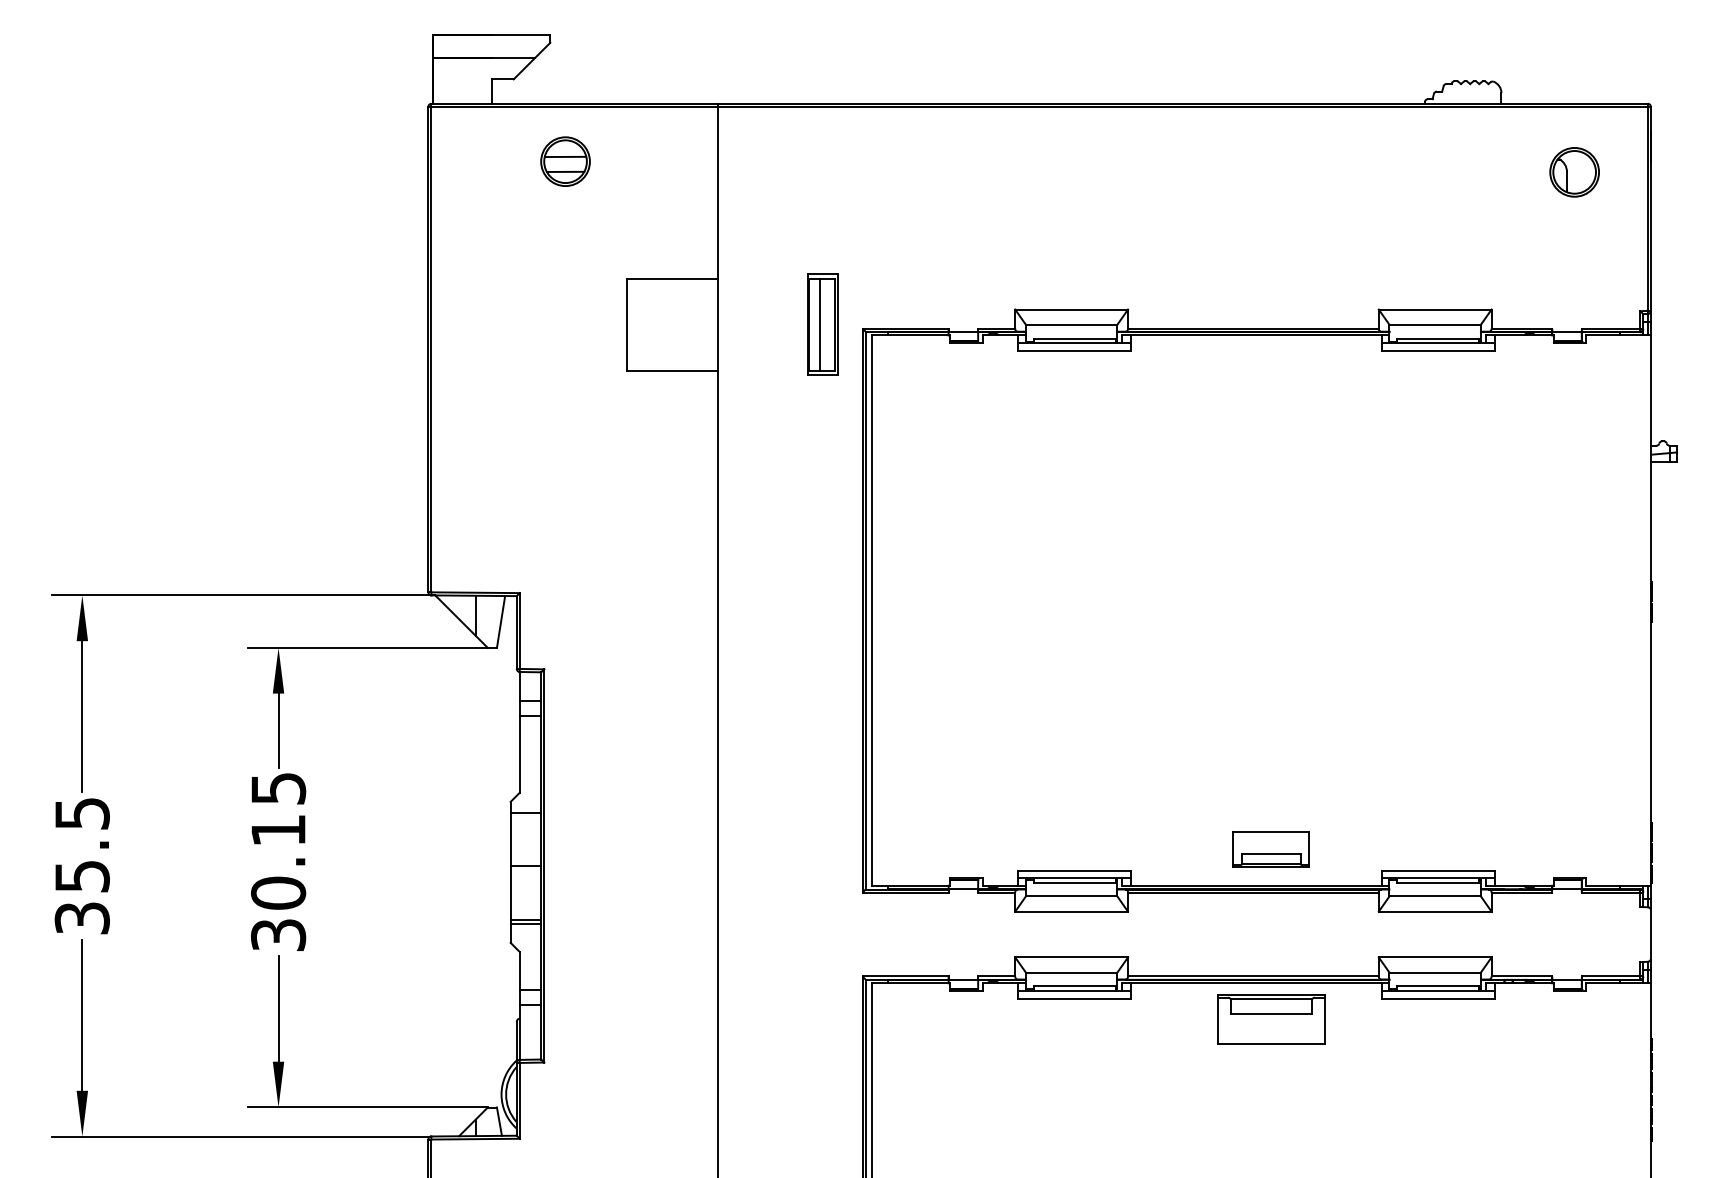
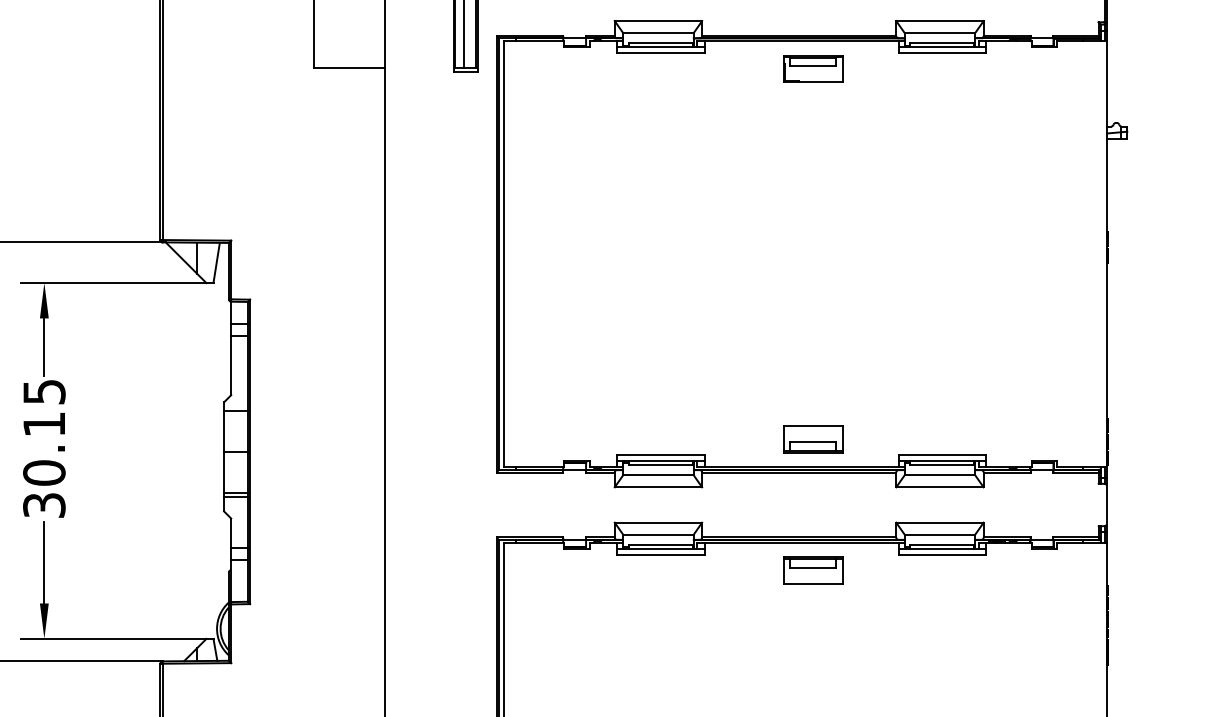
part: (1270, 371) -> (812, 69), added
part: (1270, 1019) -> (812, 570), size x0.71

